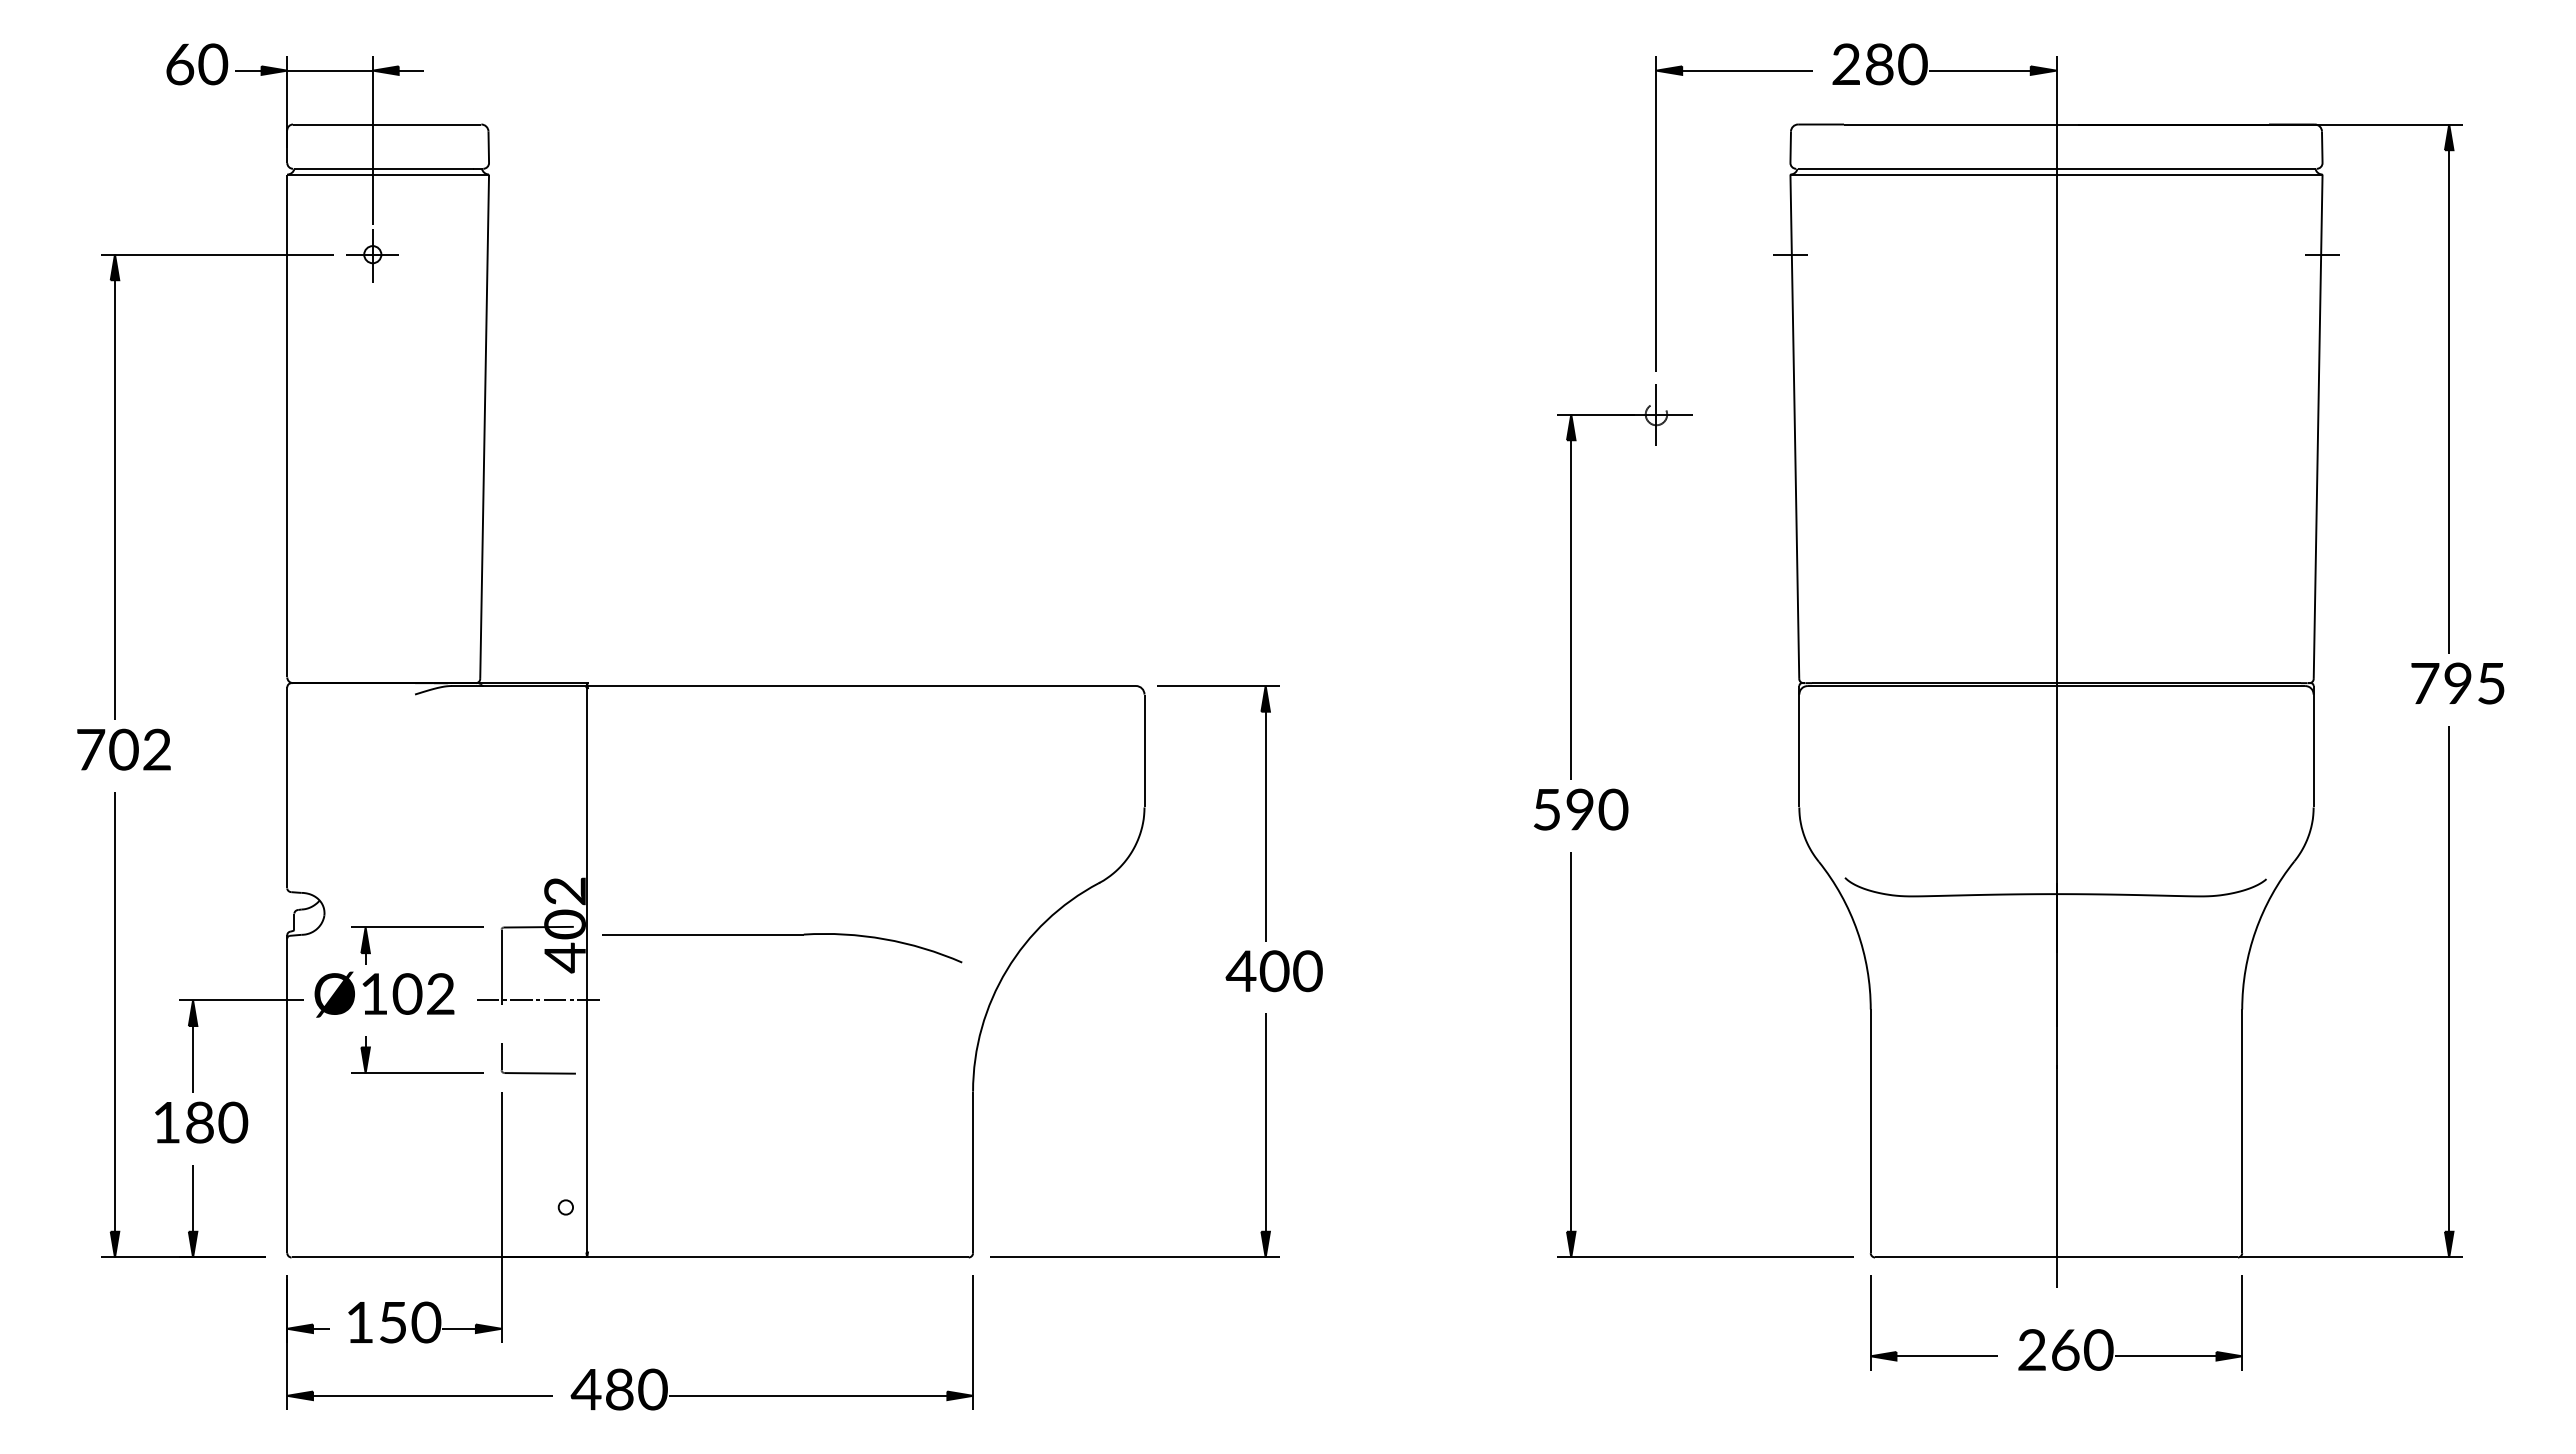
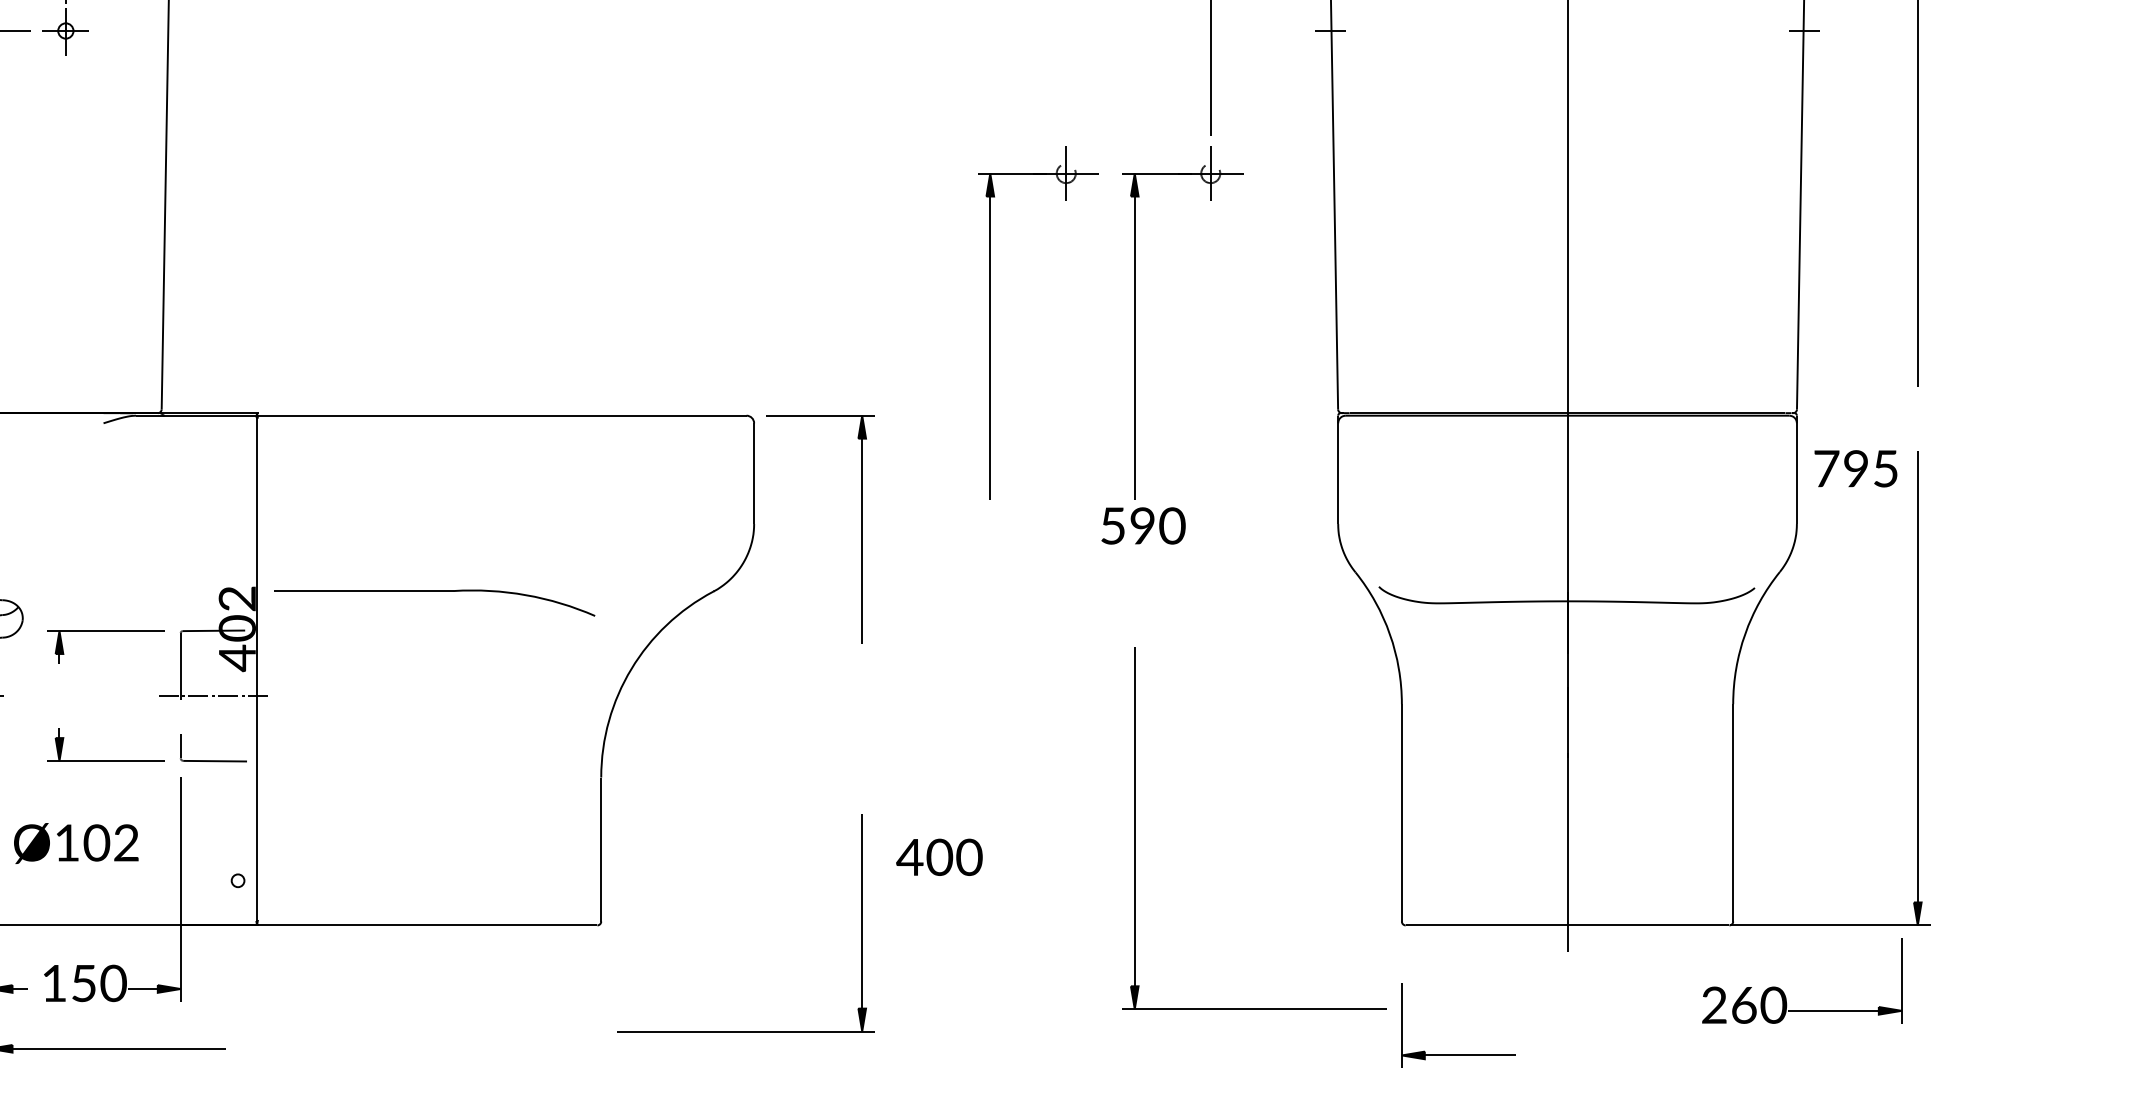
part: (1409, 581) -> (990, 322), added
text: (2457, 683) -> (1855, 468), moved
part: (782, 935) -> (434, 591), moved
text: (1273, 971) -> (938, 857), moved
part: (384, 994) -> (76, 843), moved
part: (1571, 1054) -> (1134, 828), moved
part: (1134, 1256) -> (745, 1030), moved
part: (2110, 1335) -> (1784, 992), moved
part: (1933, 1355) -> (1457, 1054), moved
part: (771, 1395) -> (421, 1048), removed

